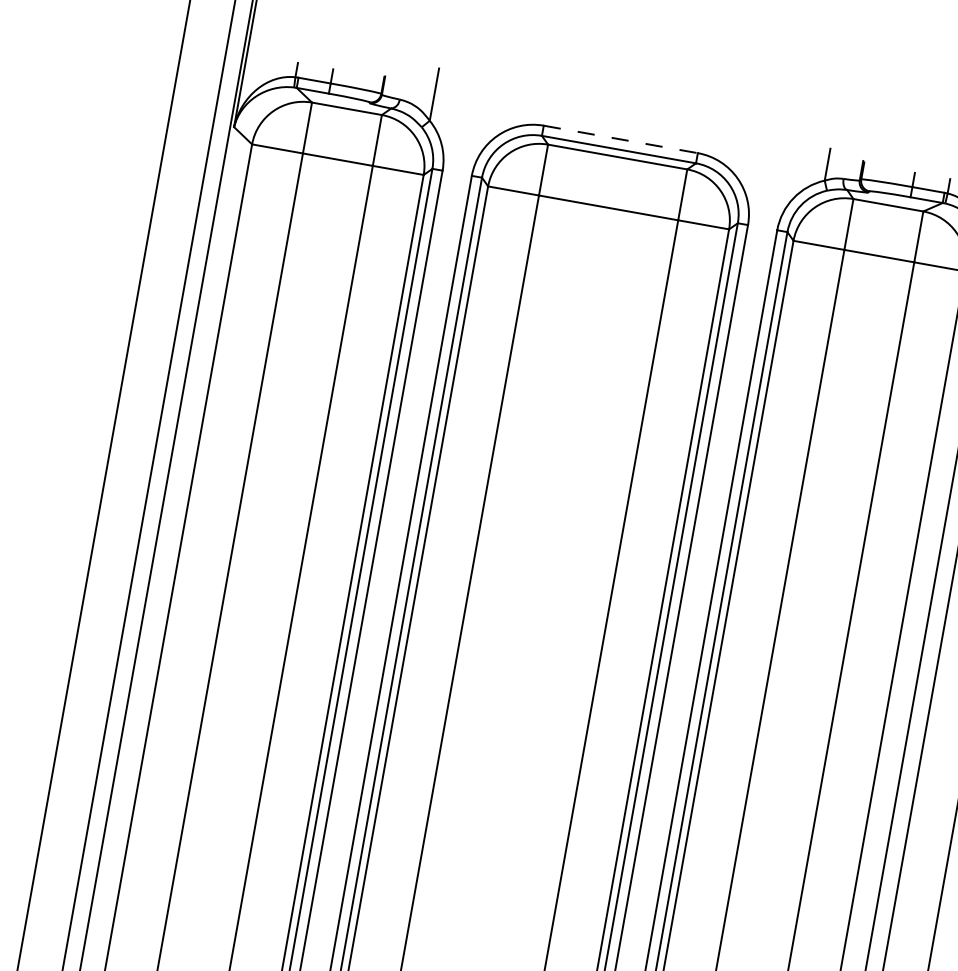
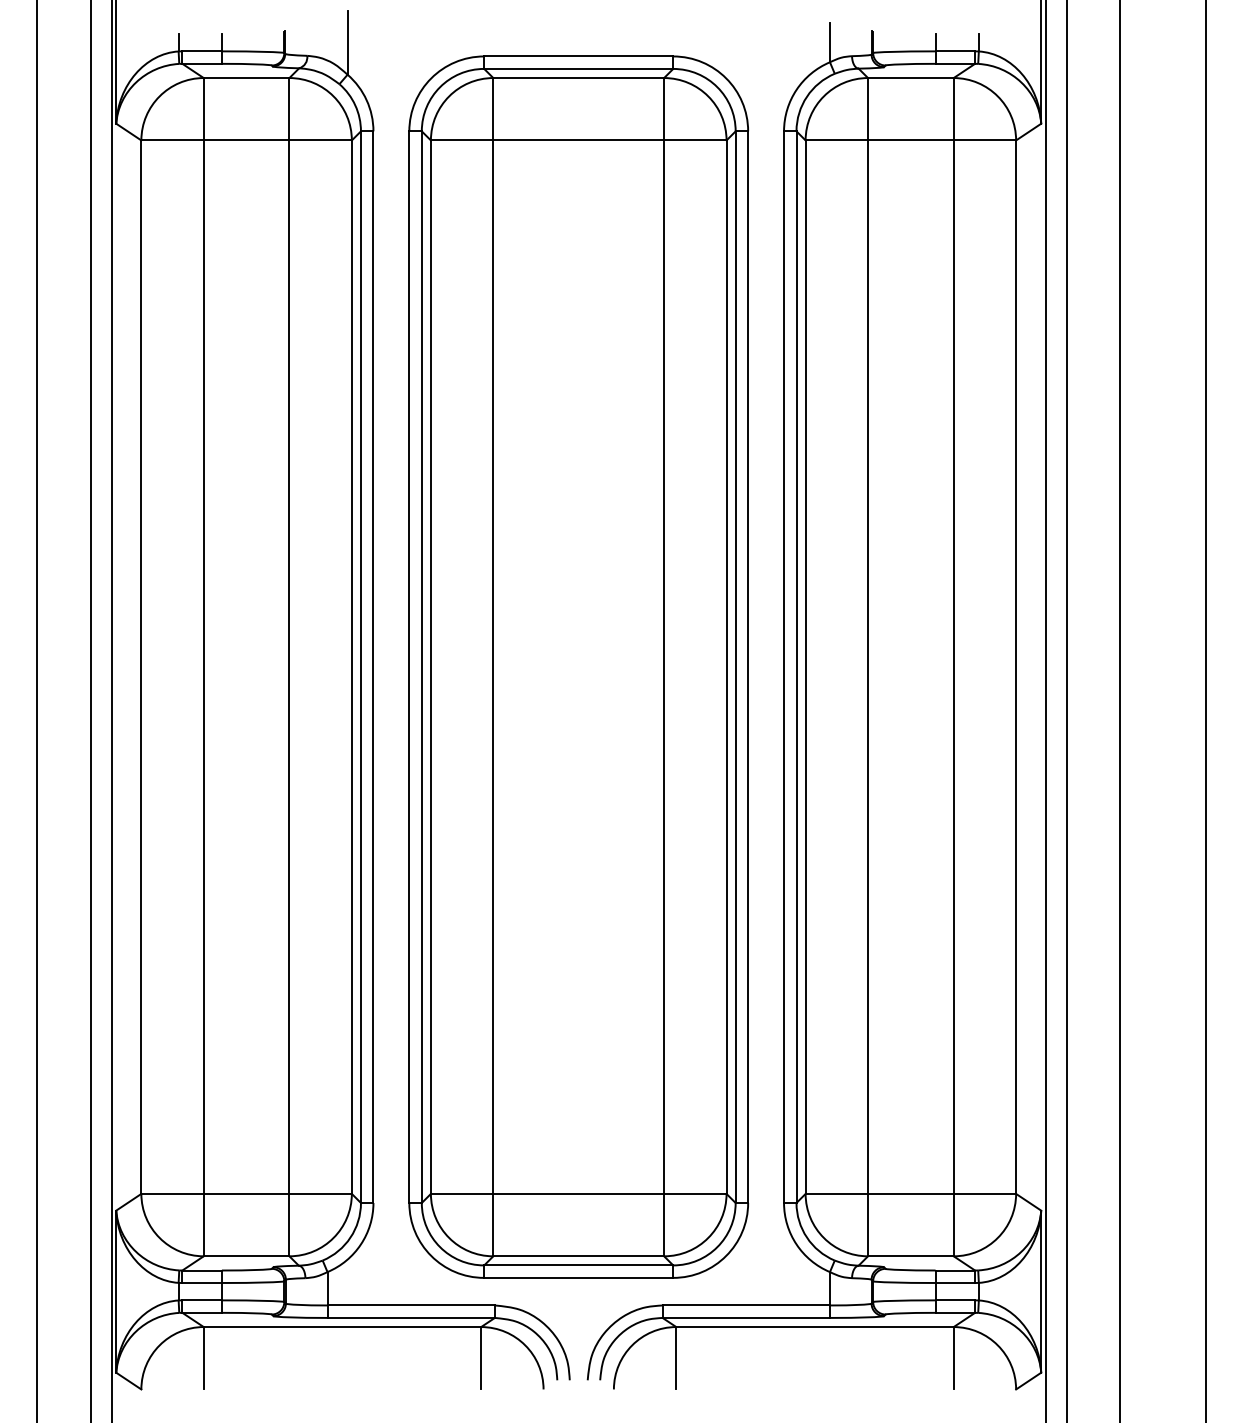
line: (620, 139) -> (578, 56), dashed -> solid

